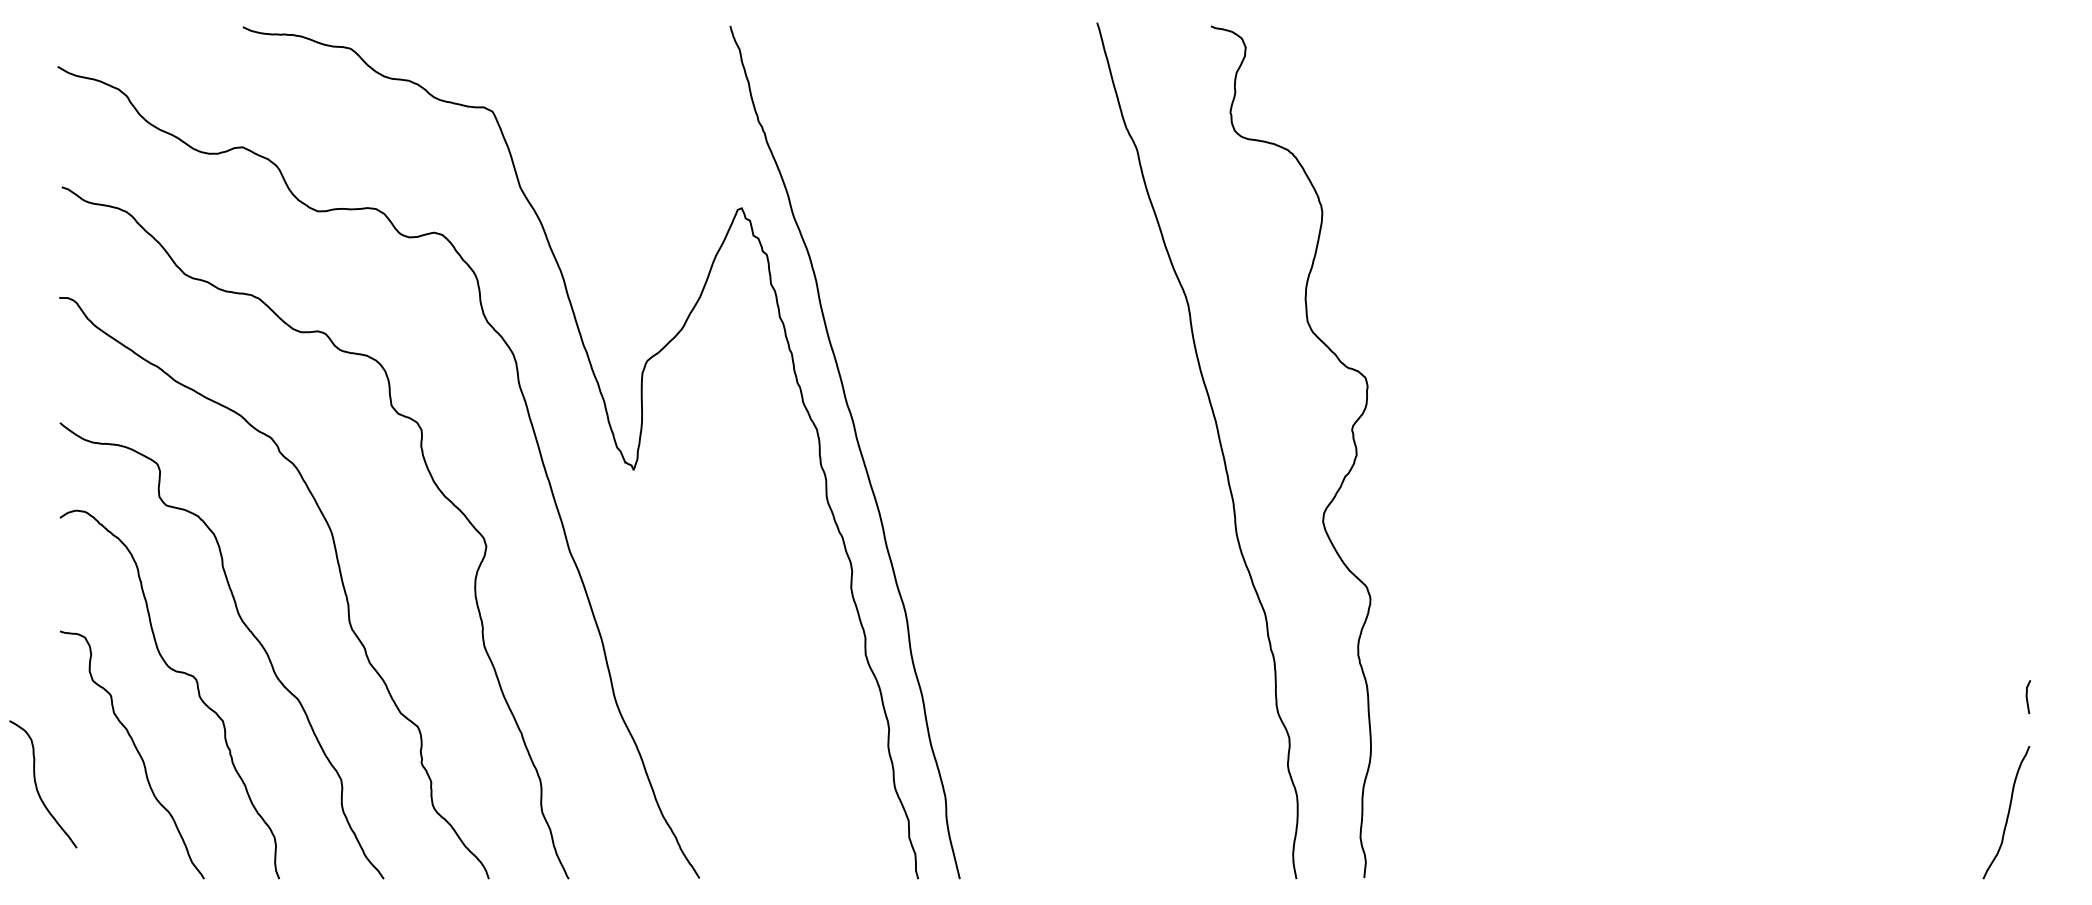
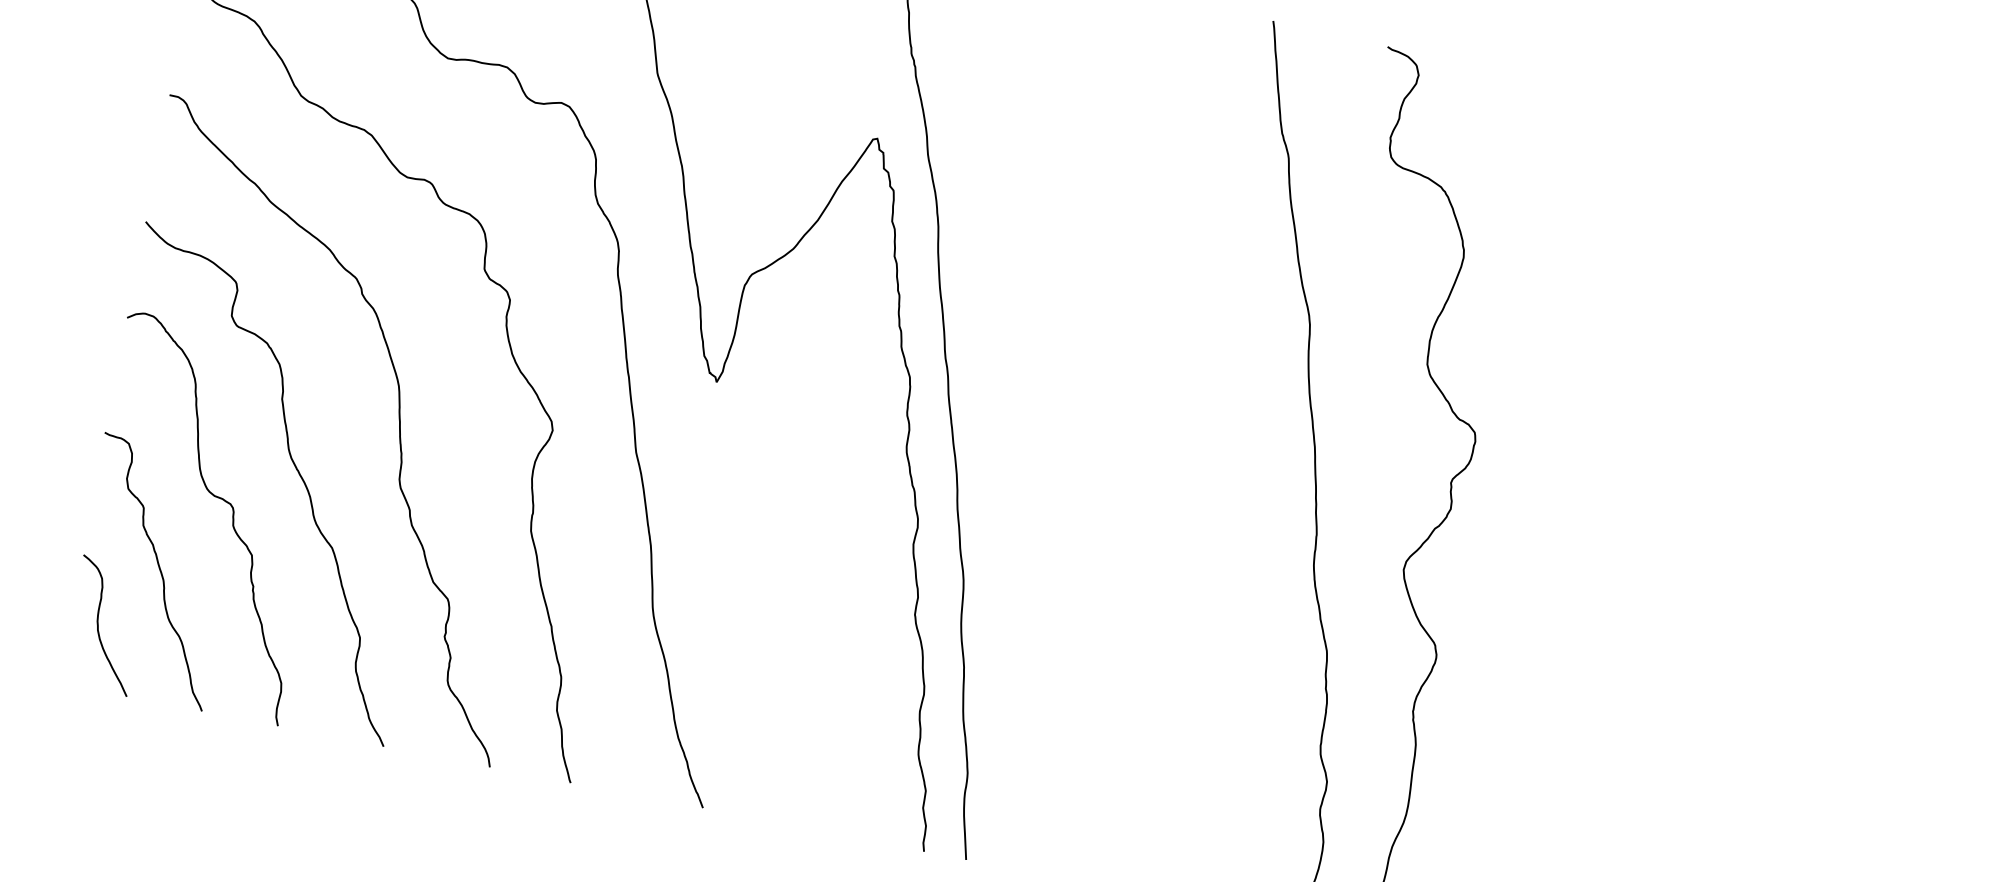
curve: (37, 786) -> (99, 626), moved

